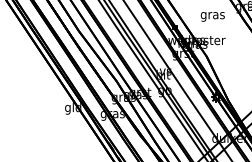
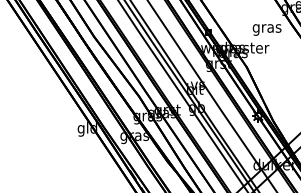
text: (212, 16) -> (266, 29), moved

